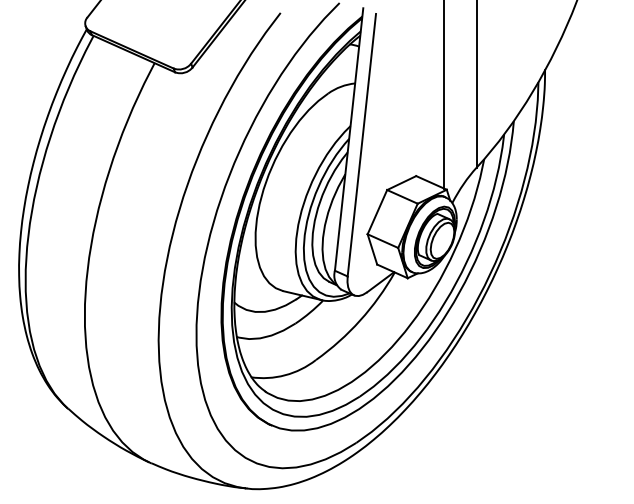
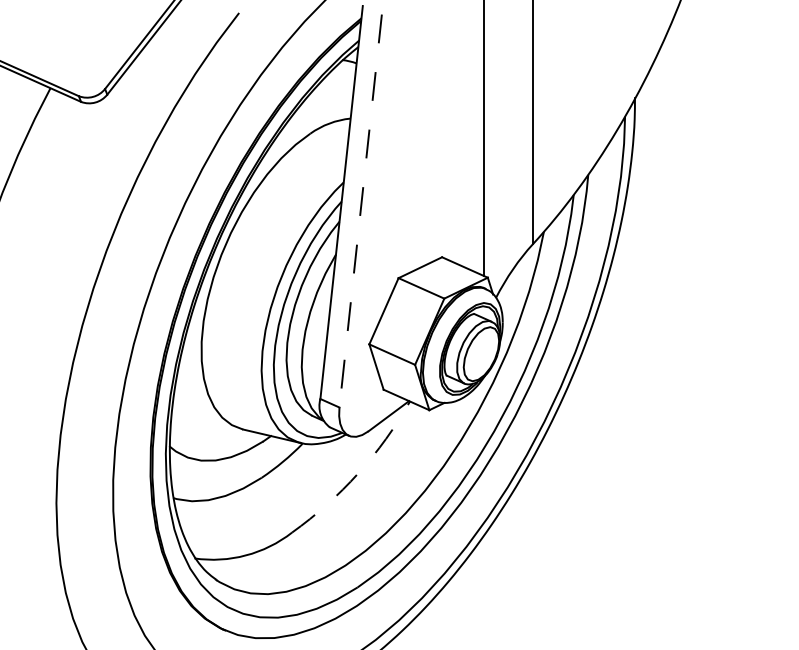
line: (361, 145) -> (360, 211), solid -> dashed
arc: (360, 320) -> (358, 473), solid -> dashed

